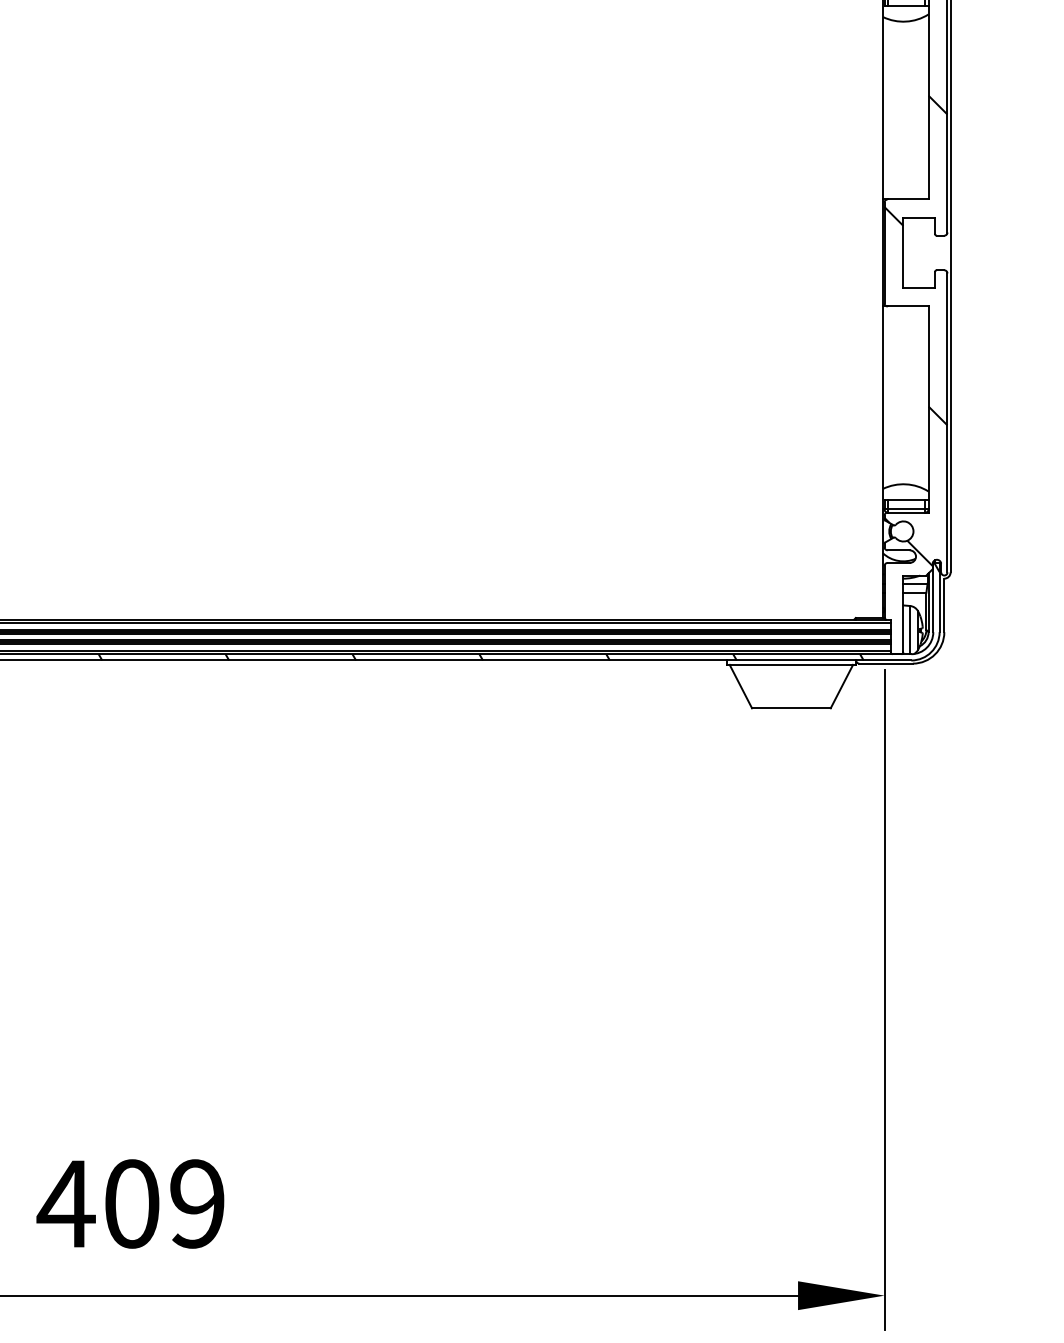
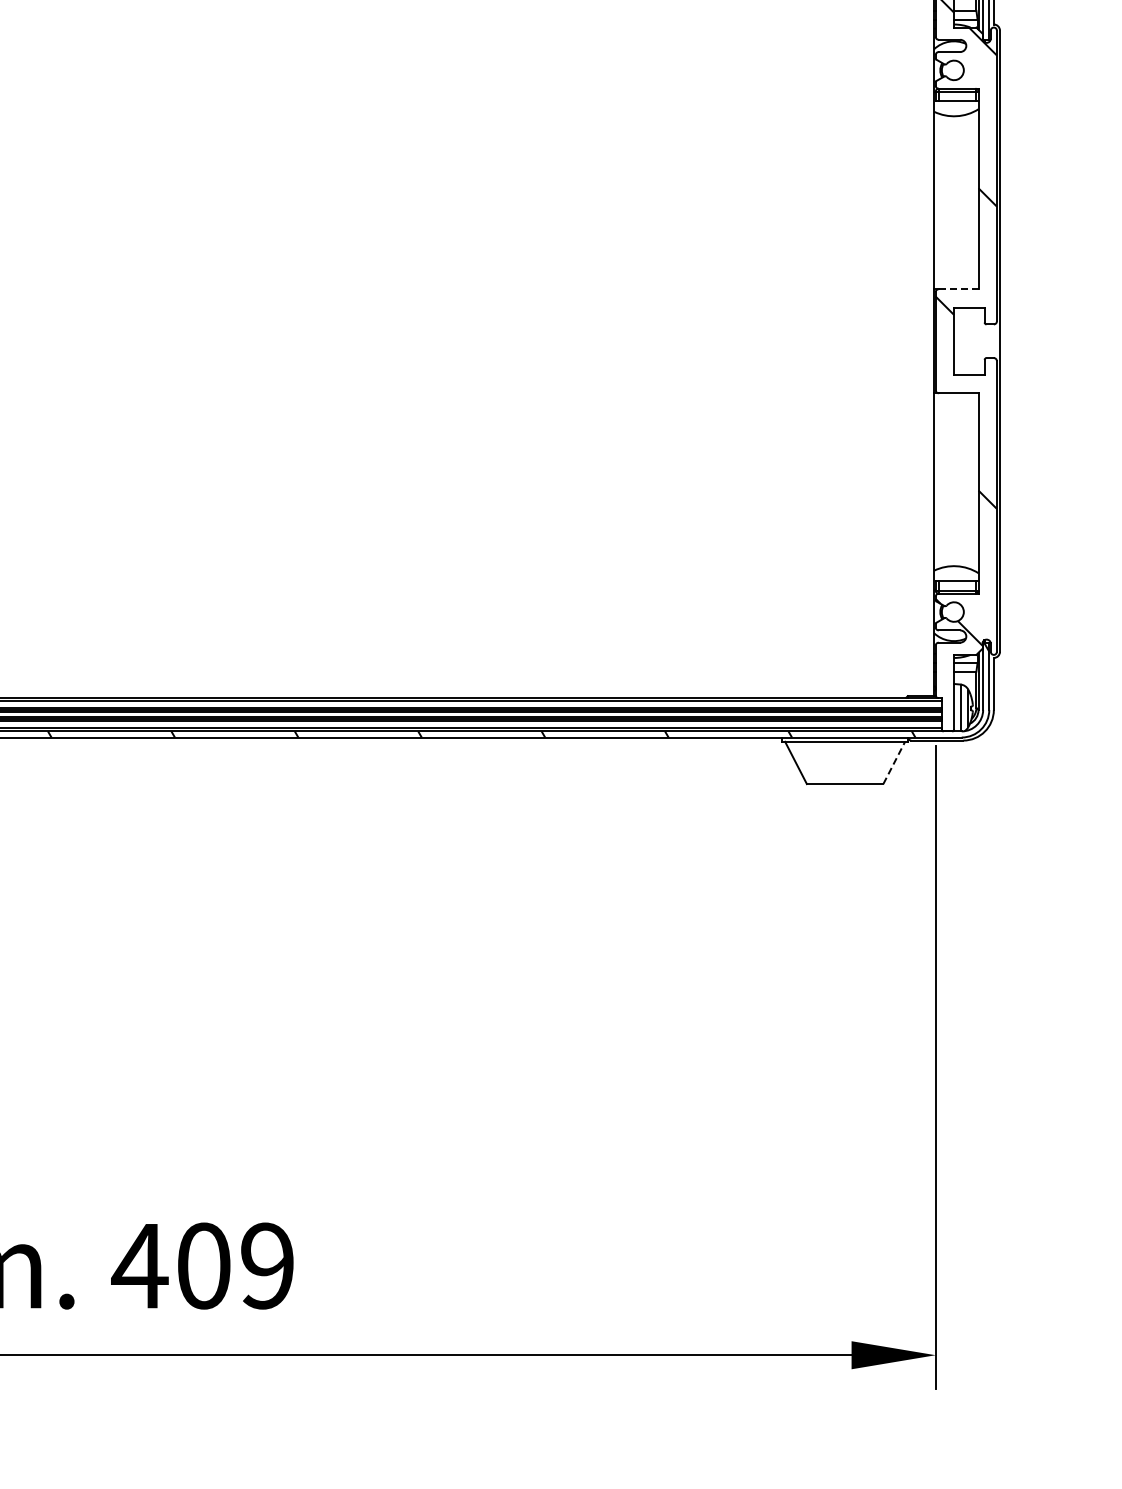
line: (907, 199) -> (958, 289), solid -> dashed
line: (842, 686) -> (894, 762), solid -> dashed

